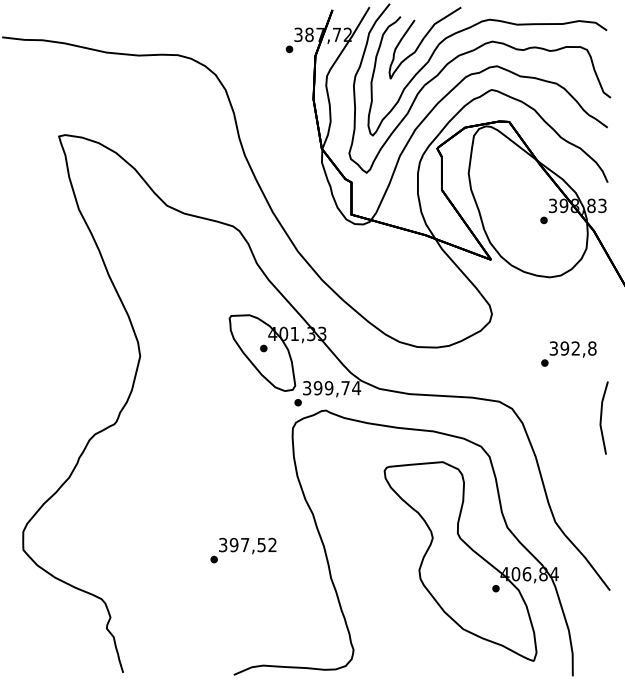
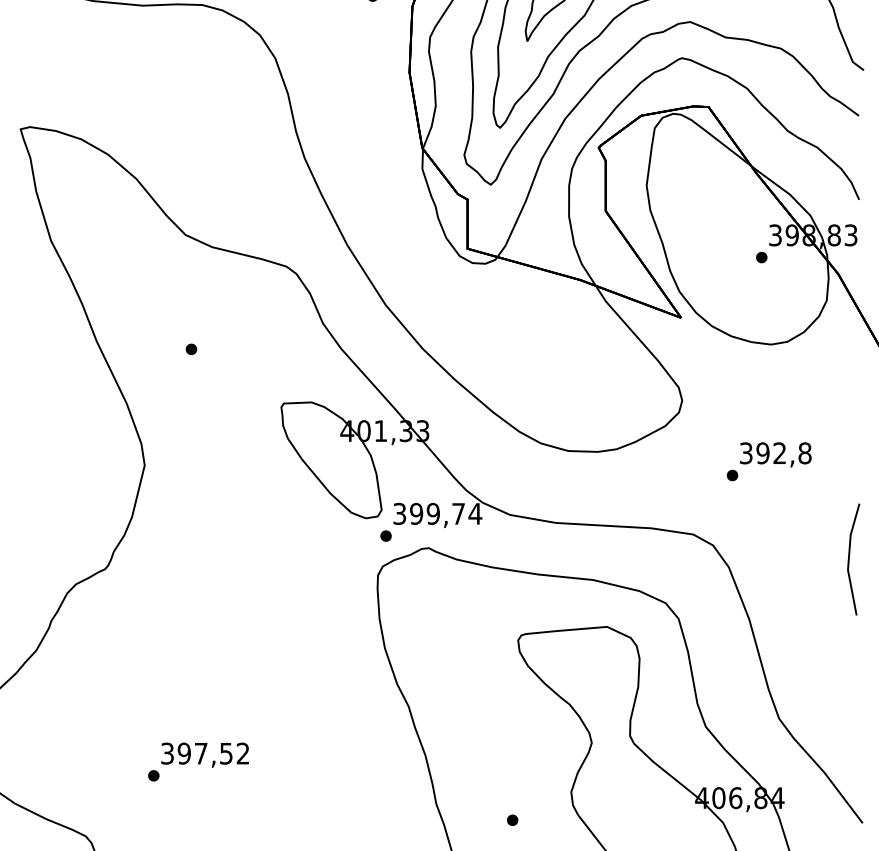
part: (263, 348) -> (190, 349), moved
text: (568, 353) -> (768, 460), moved
text: (243, 550) -> (198, 761), moved
part: (495, 588) -> (511, 820), moved

